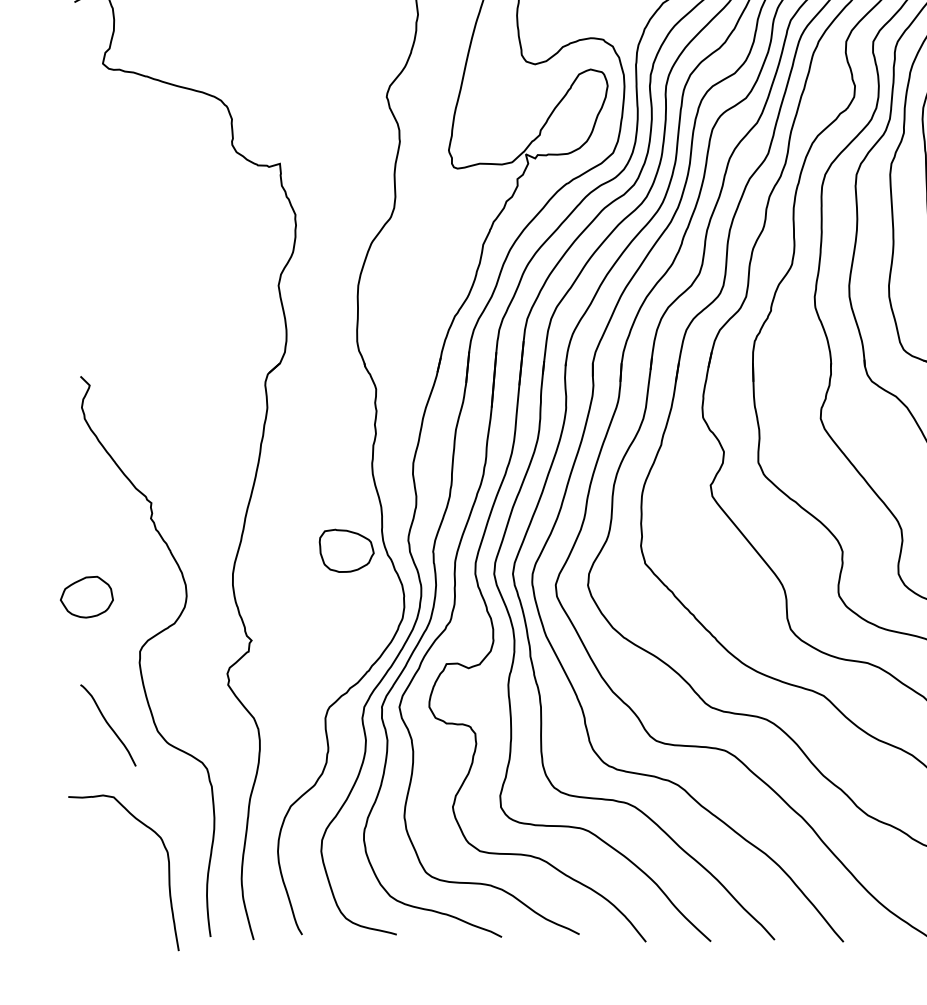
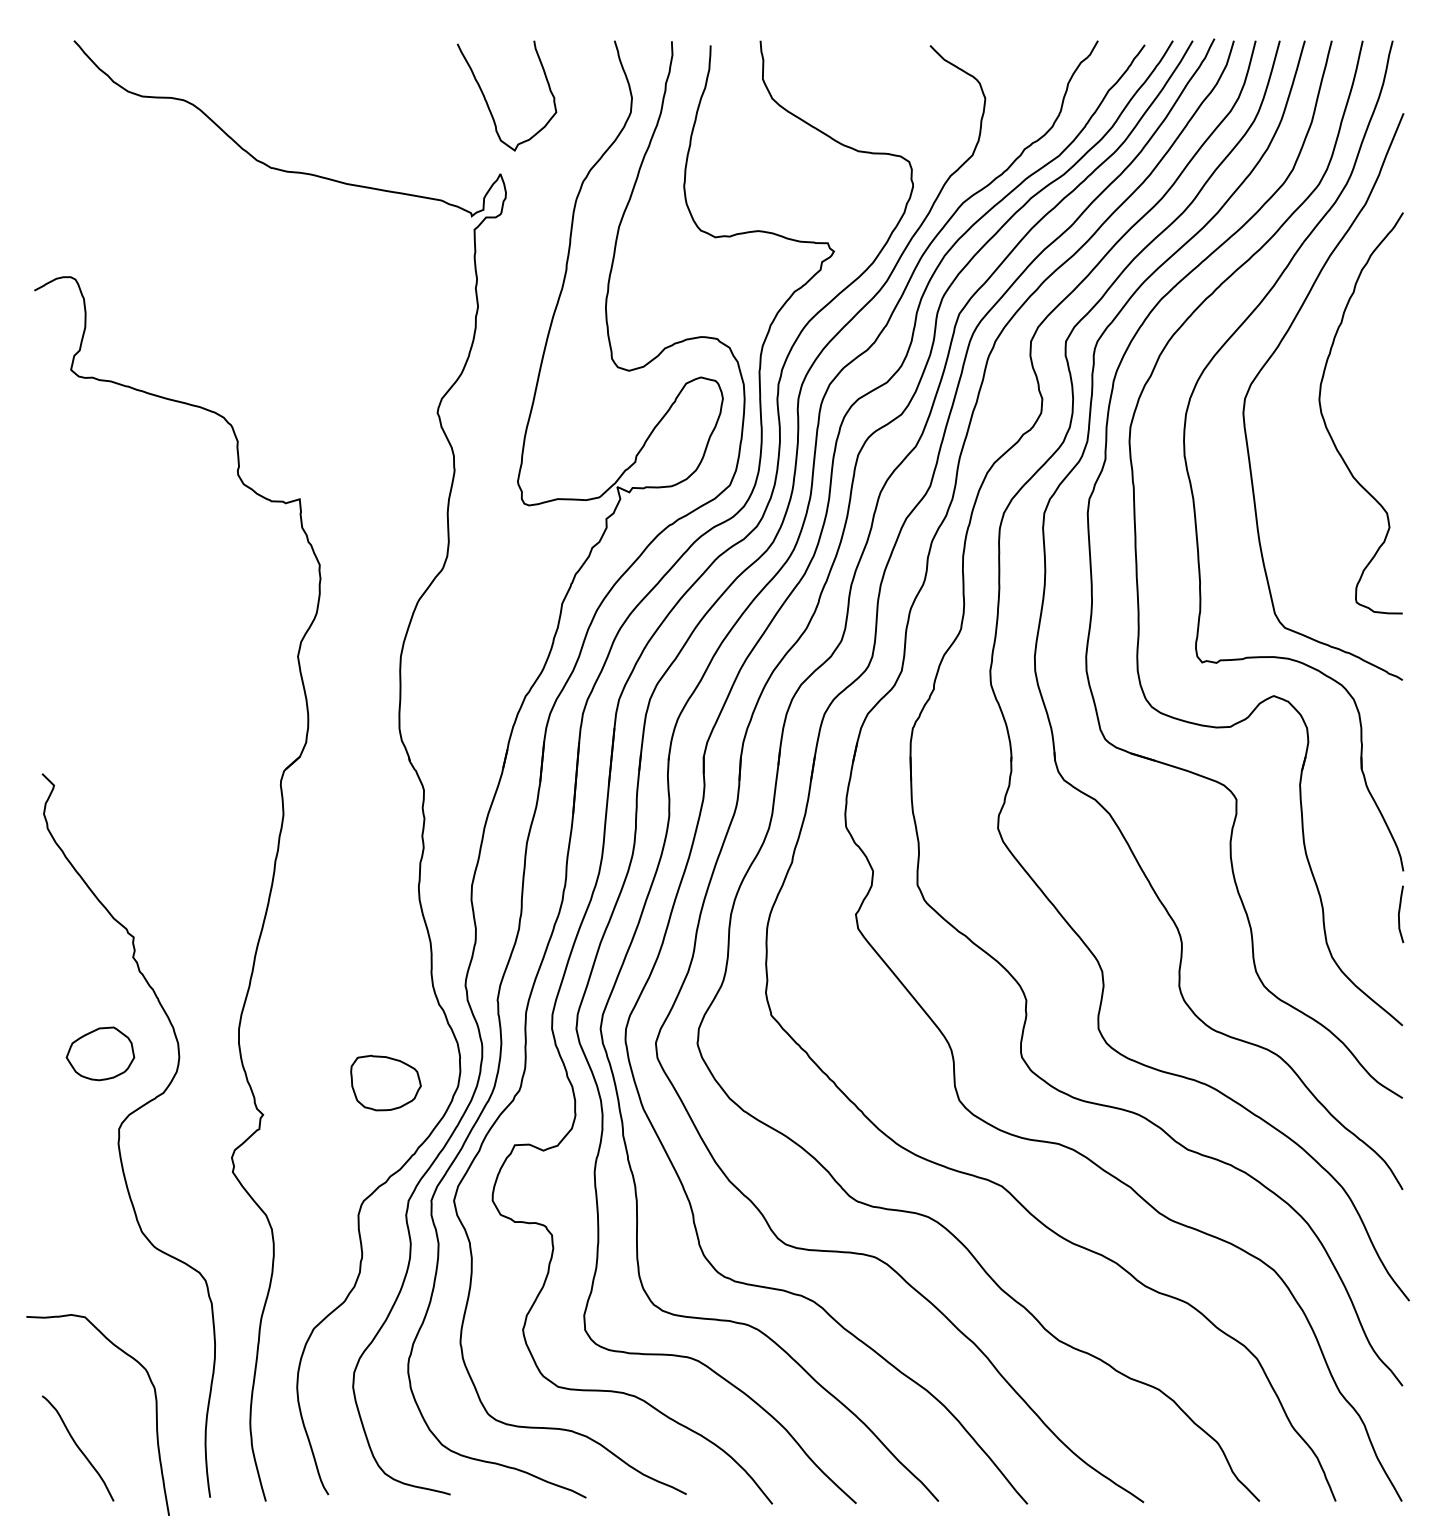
part: (346, 550) -> (385, 1082), moved
part: (86, 596) -> (100, 1053), moved
curve: (107, 724) -> (77, 1447), moved

